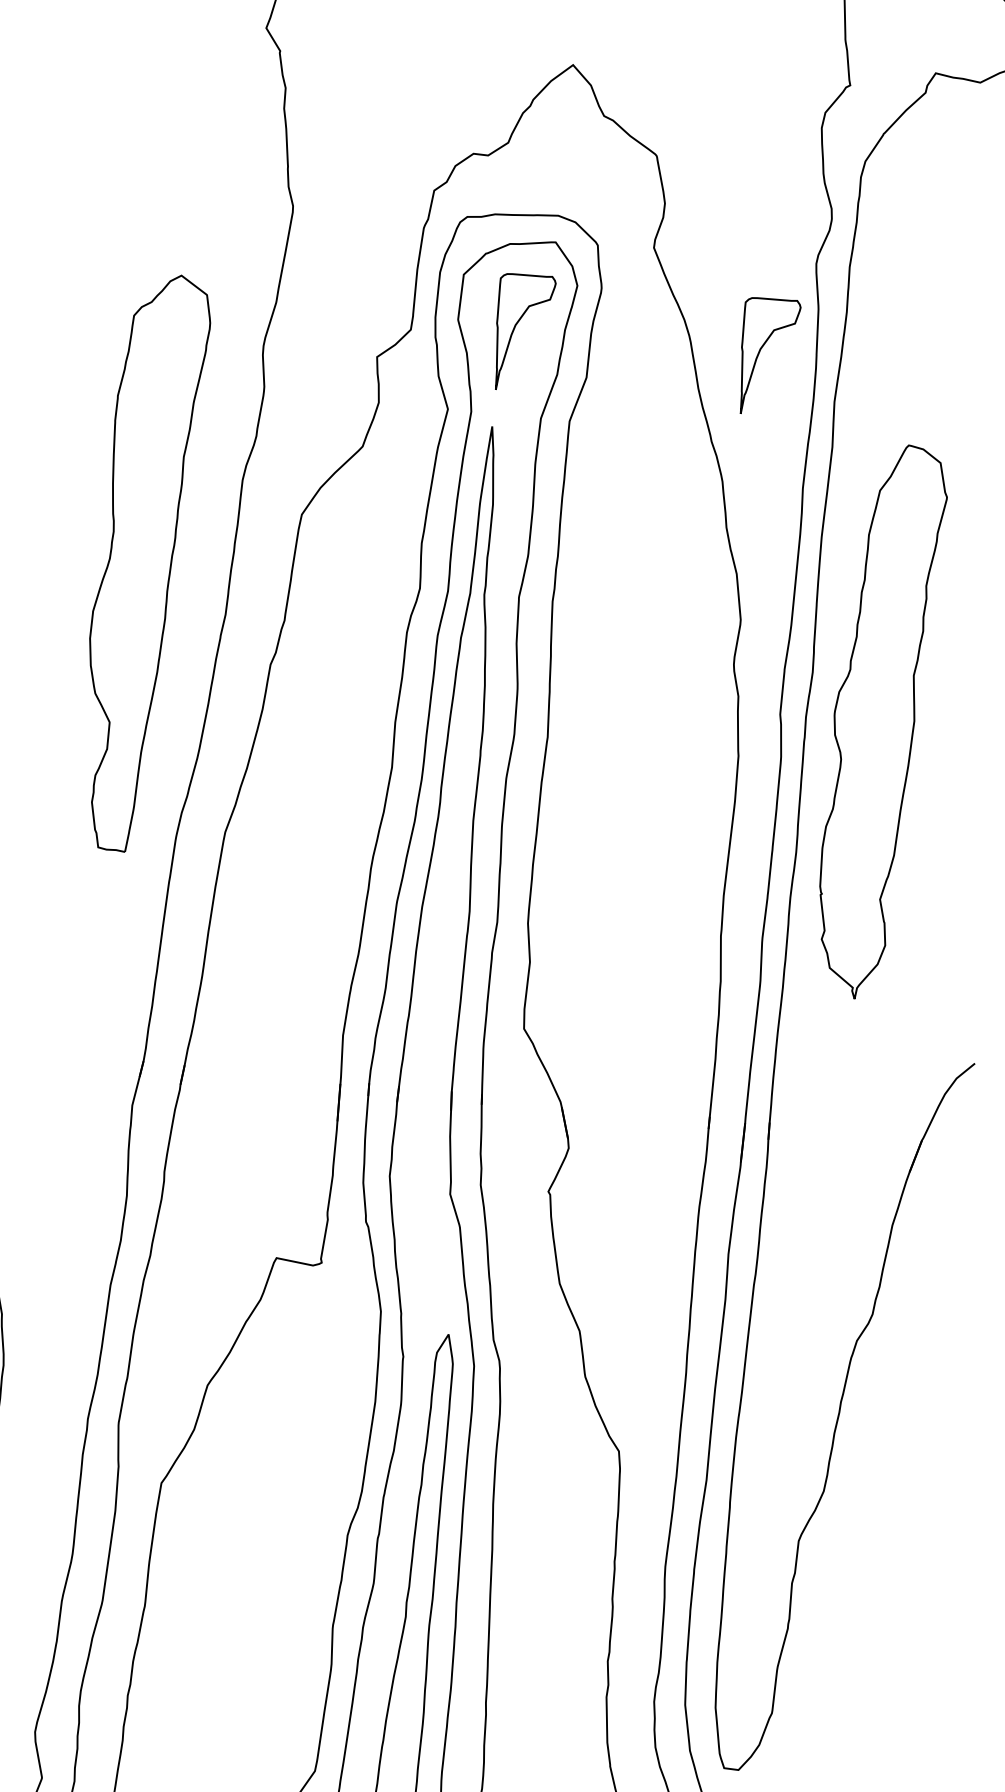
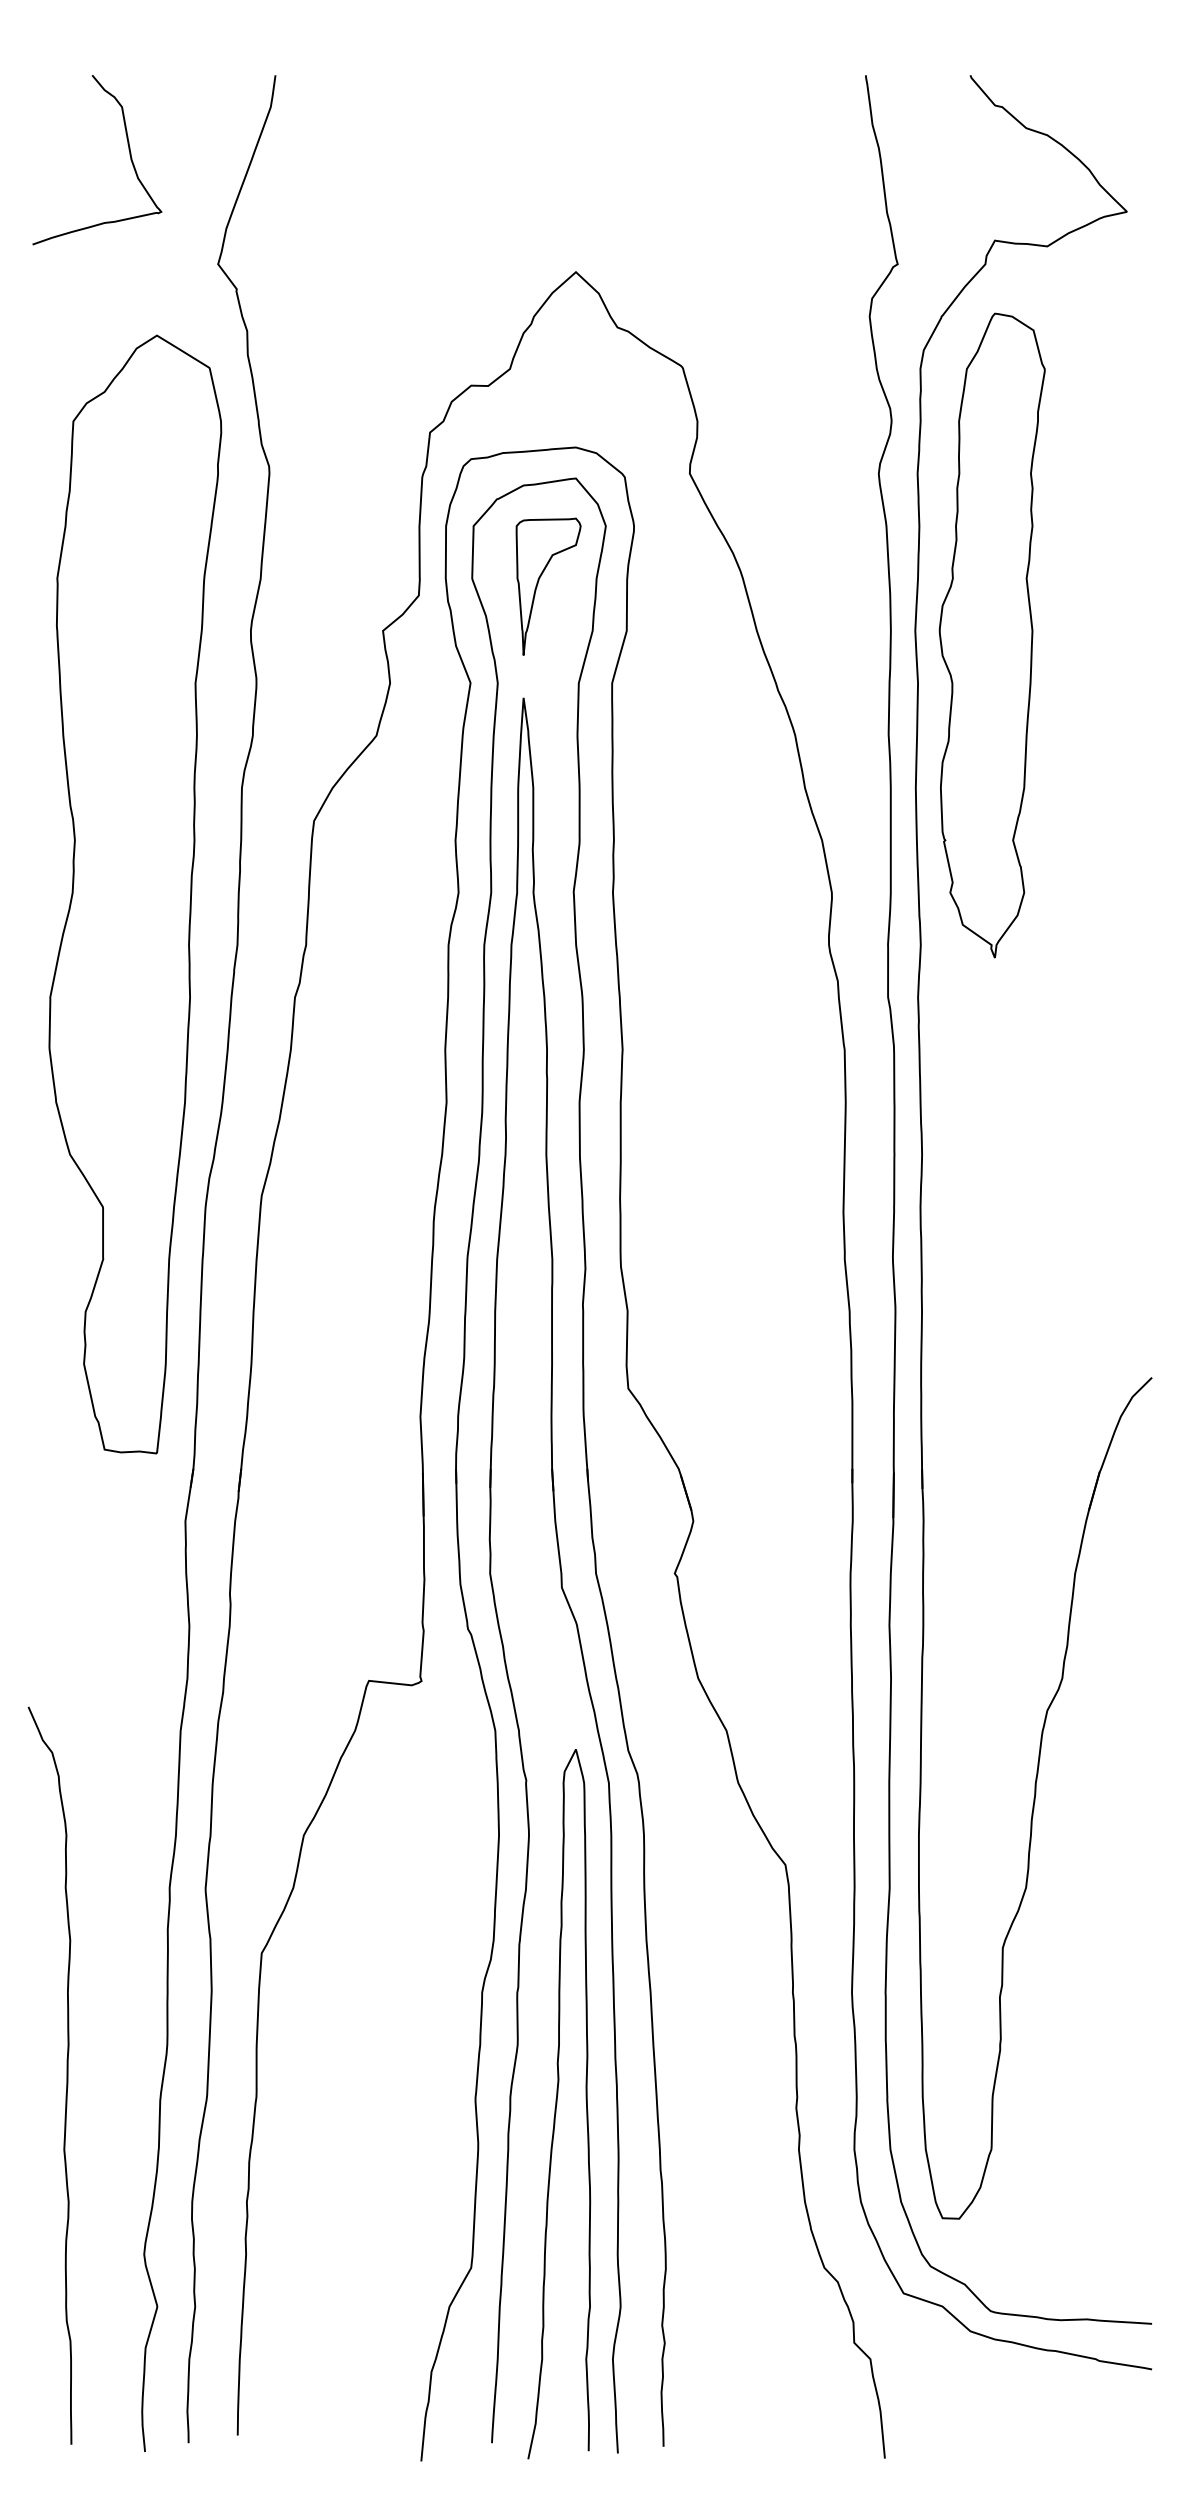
part: (759, 354) -> (823, 584), removed
part: (142, 562) -> (135, 894), size x1.67
part: (878, 721) -> (991, 635), moved

